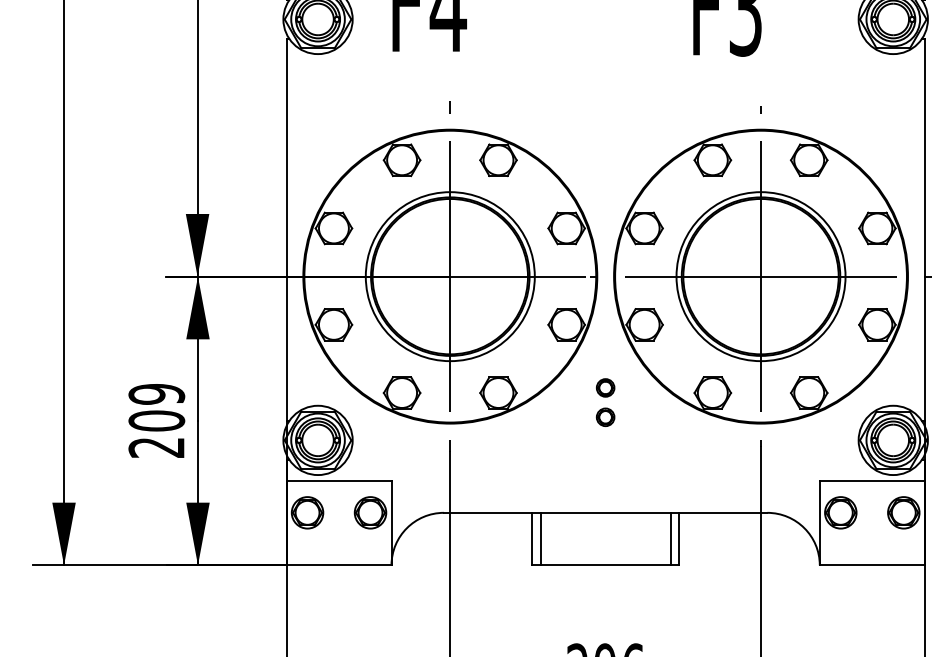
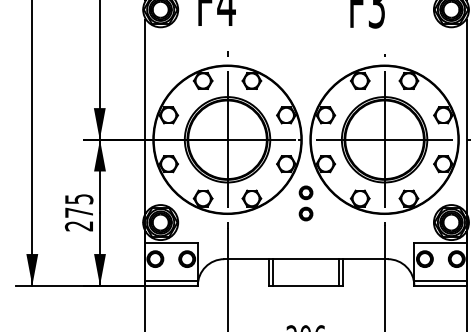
part: (604, 402) -> (305, 203), size x1.43
text: (155, 406) -> (78, 205), 209 -> 275
line: (337, 557) -> (170, 281), added
line: (871, 557) -> (440, 281), added

